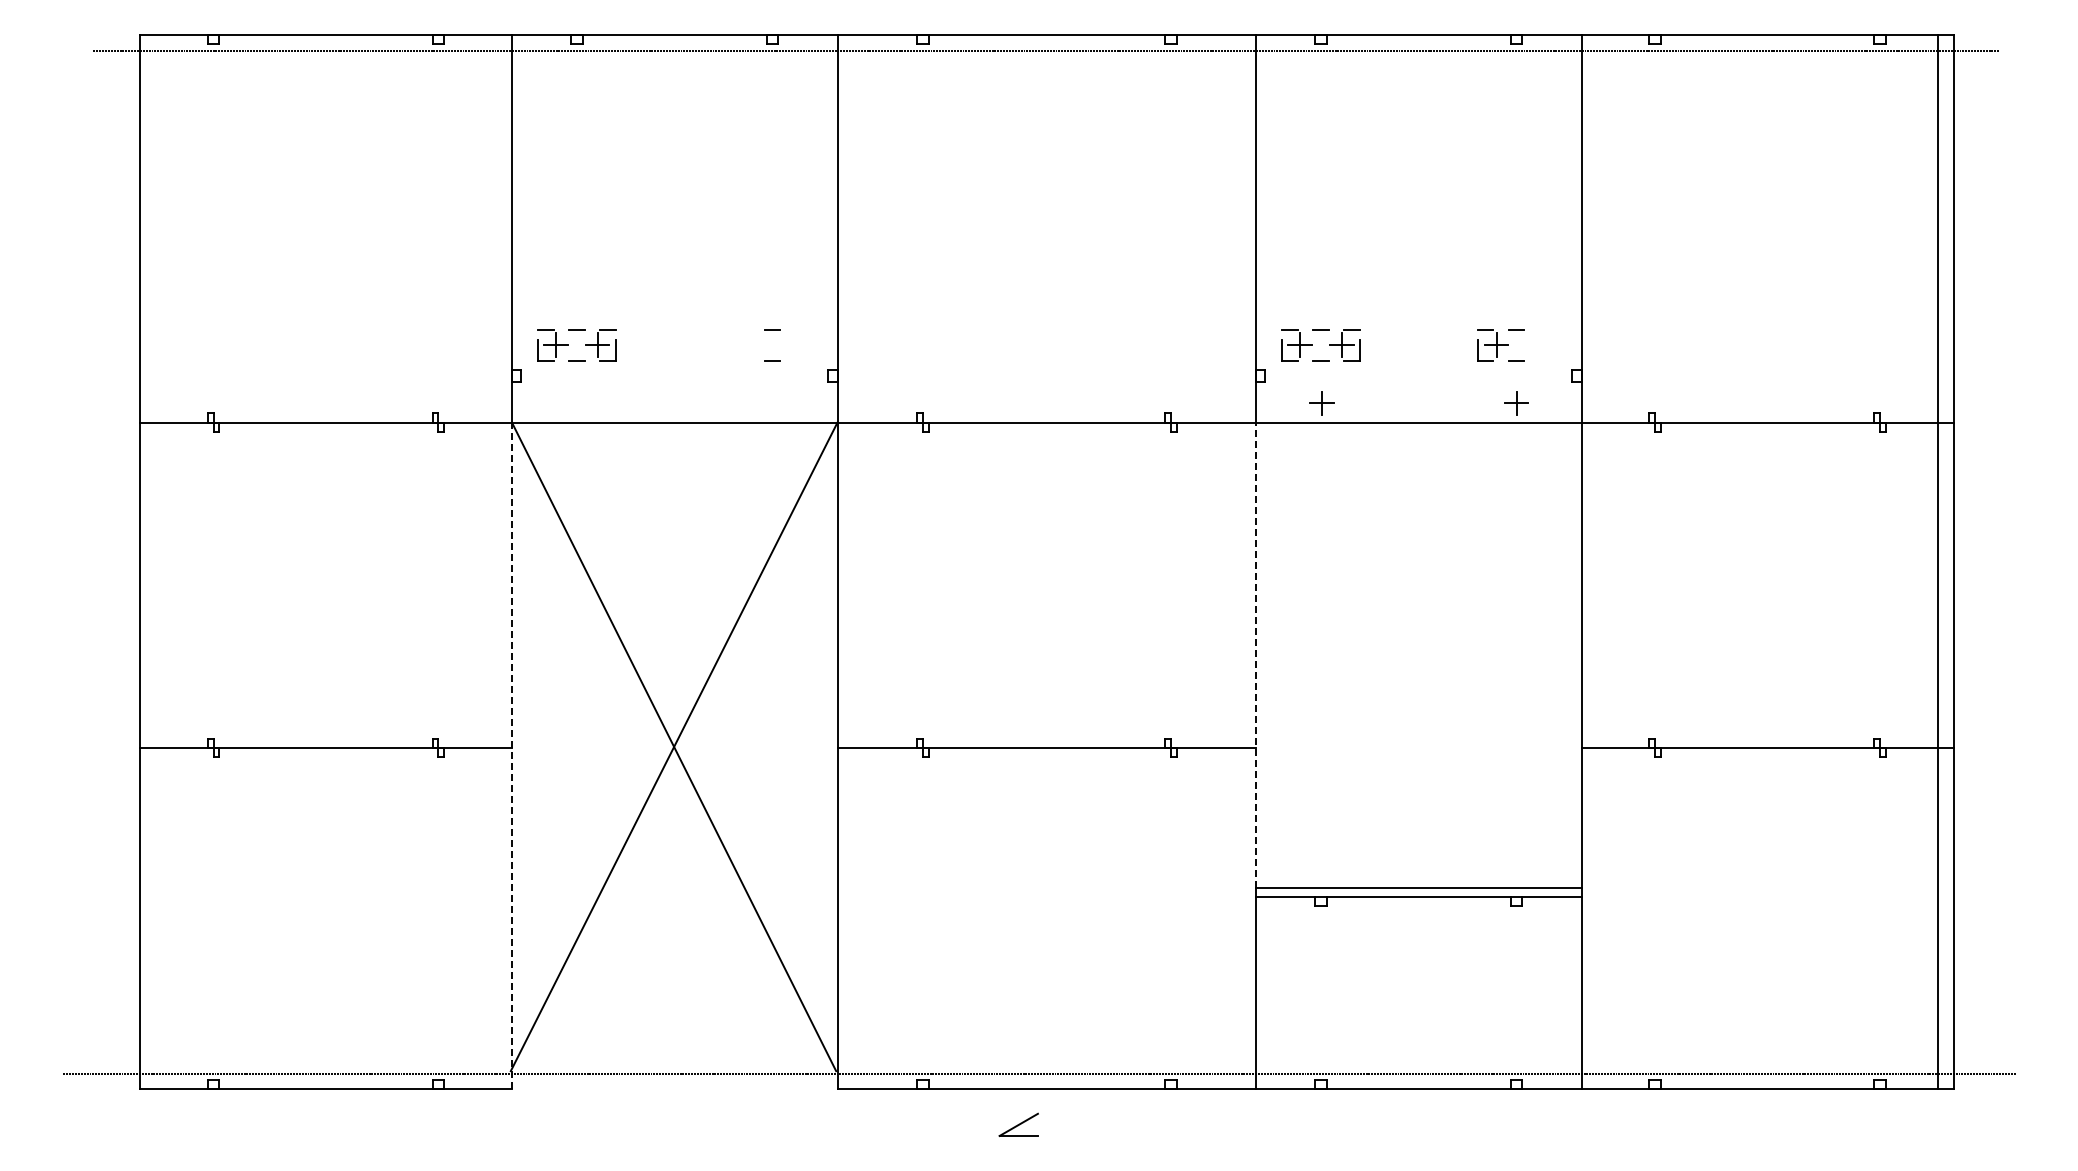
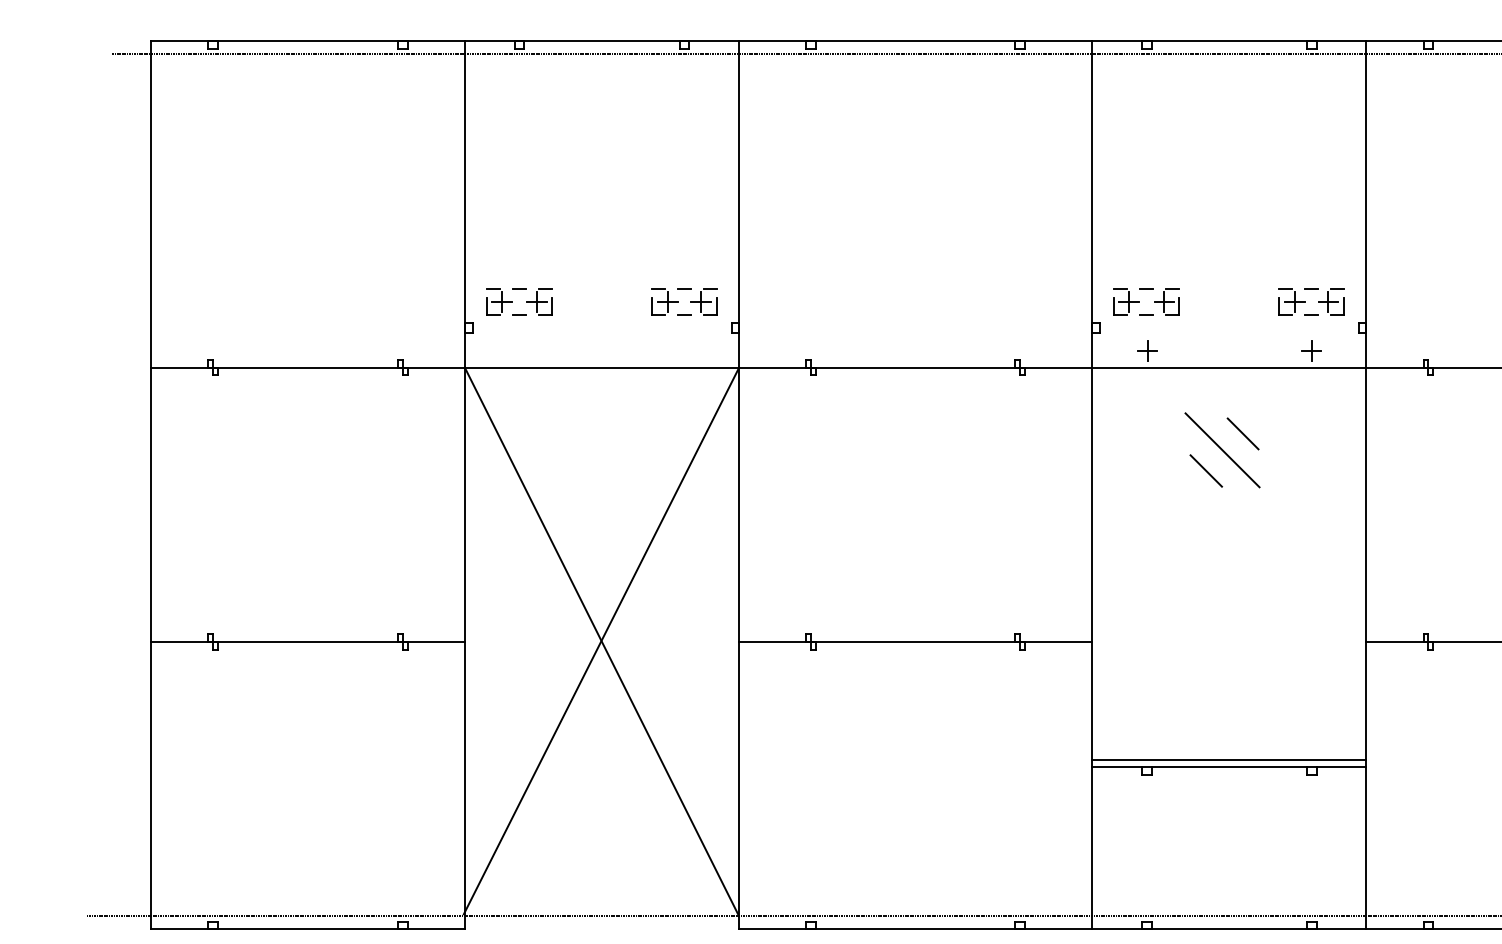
part: (748, 345) -> (664, 302), added
part: (795, 345) -> (703, 302), added
part: (1539, 345) -> (1330, 302), added
line: (1435, 501) -> (1243, 434), added
line: (1410, 520) -> (1222, 450), added
line: (1391, 544) -> (1206, 470), added
line: (1256, 655) -> (1092, 563), dashed -> solid
line: (511, 755) -> (464, 648), dashed -> solid

